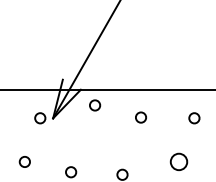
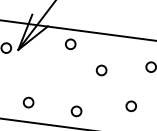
circle: (95, 105) -> (71, 44), moved
circle: (140, 117) -> (101, 70), moved
circle: (178, 161) -> (130, 105), size x0.62

